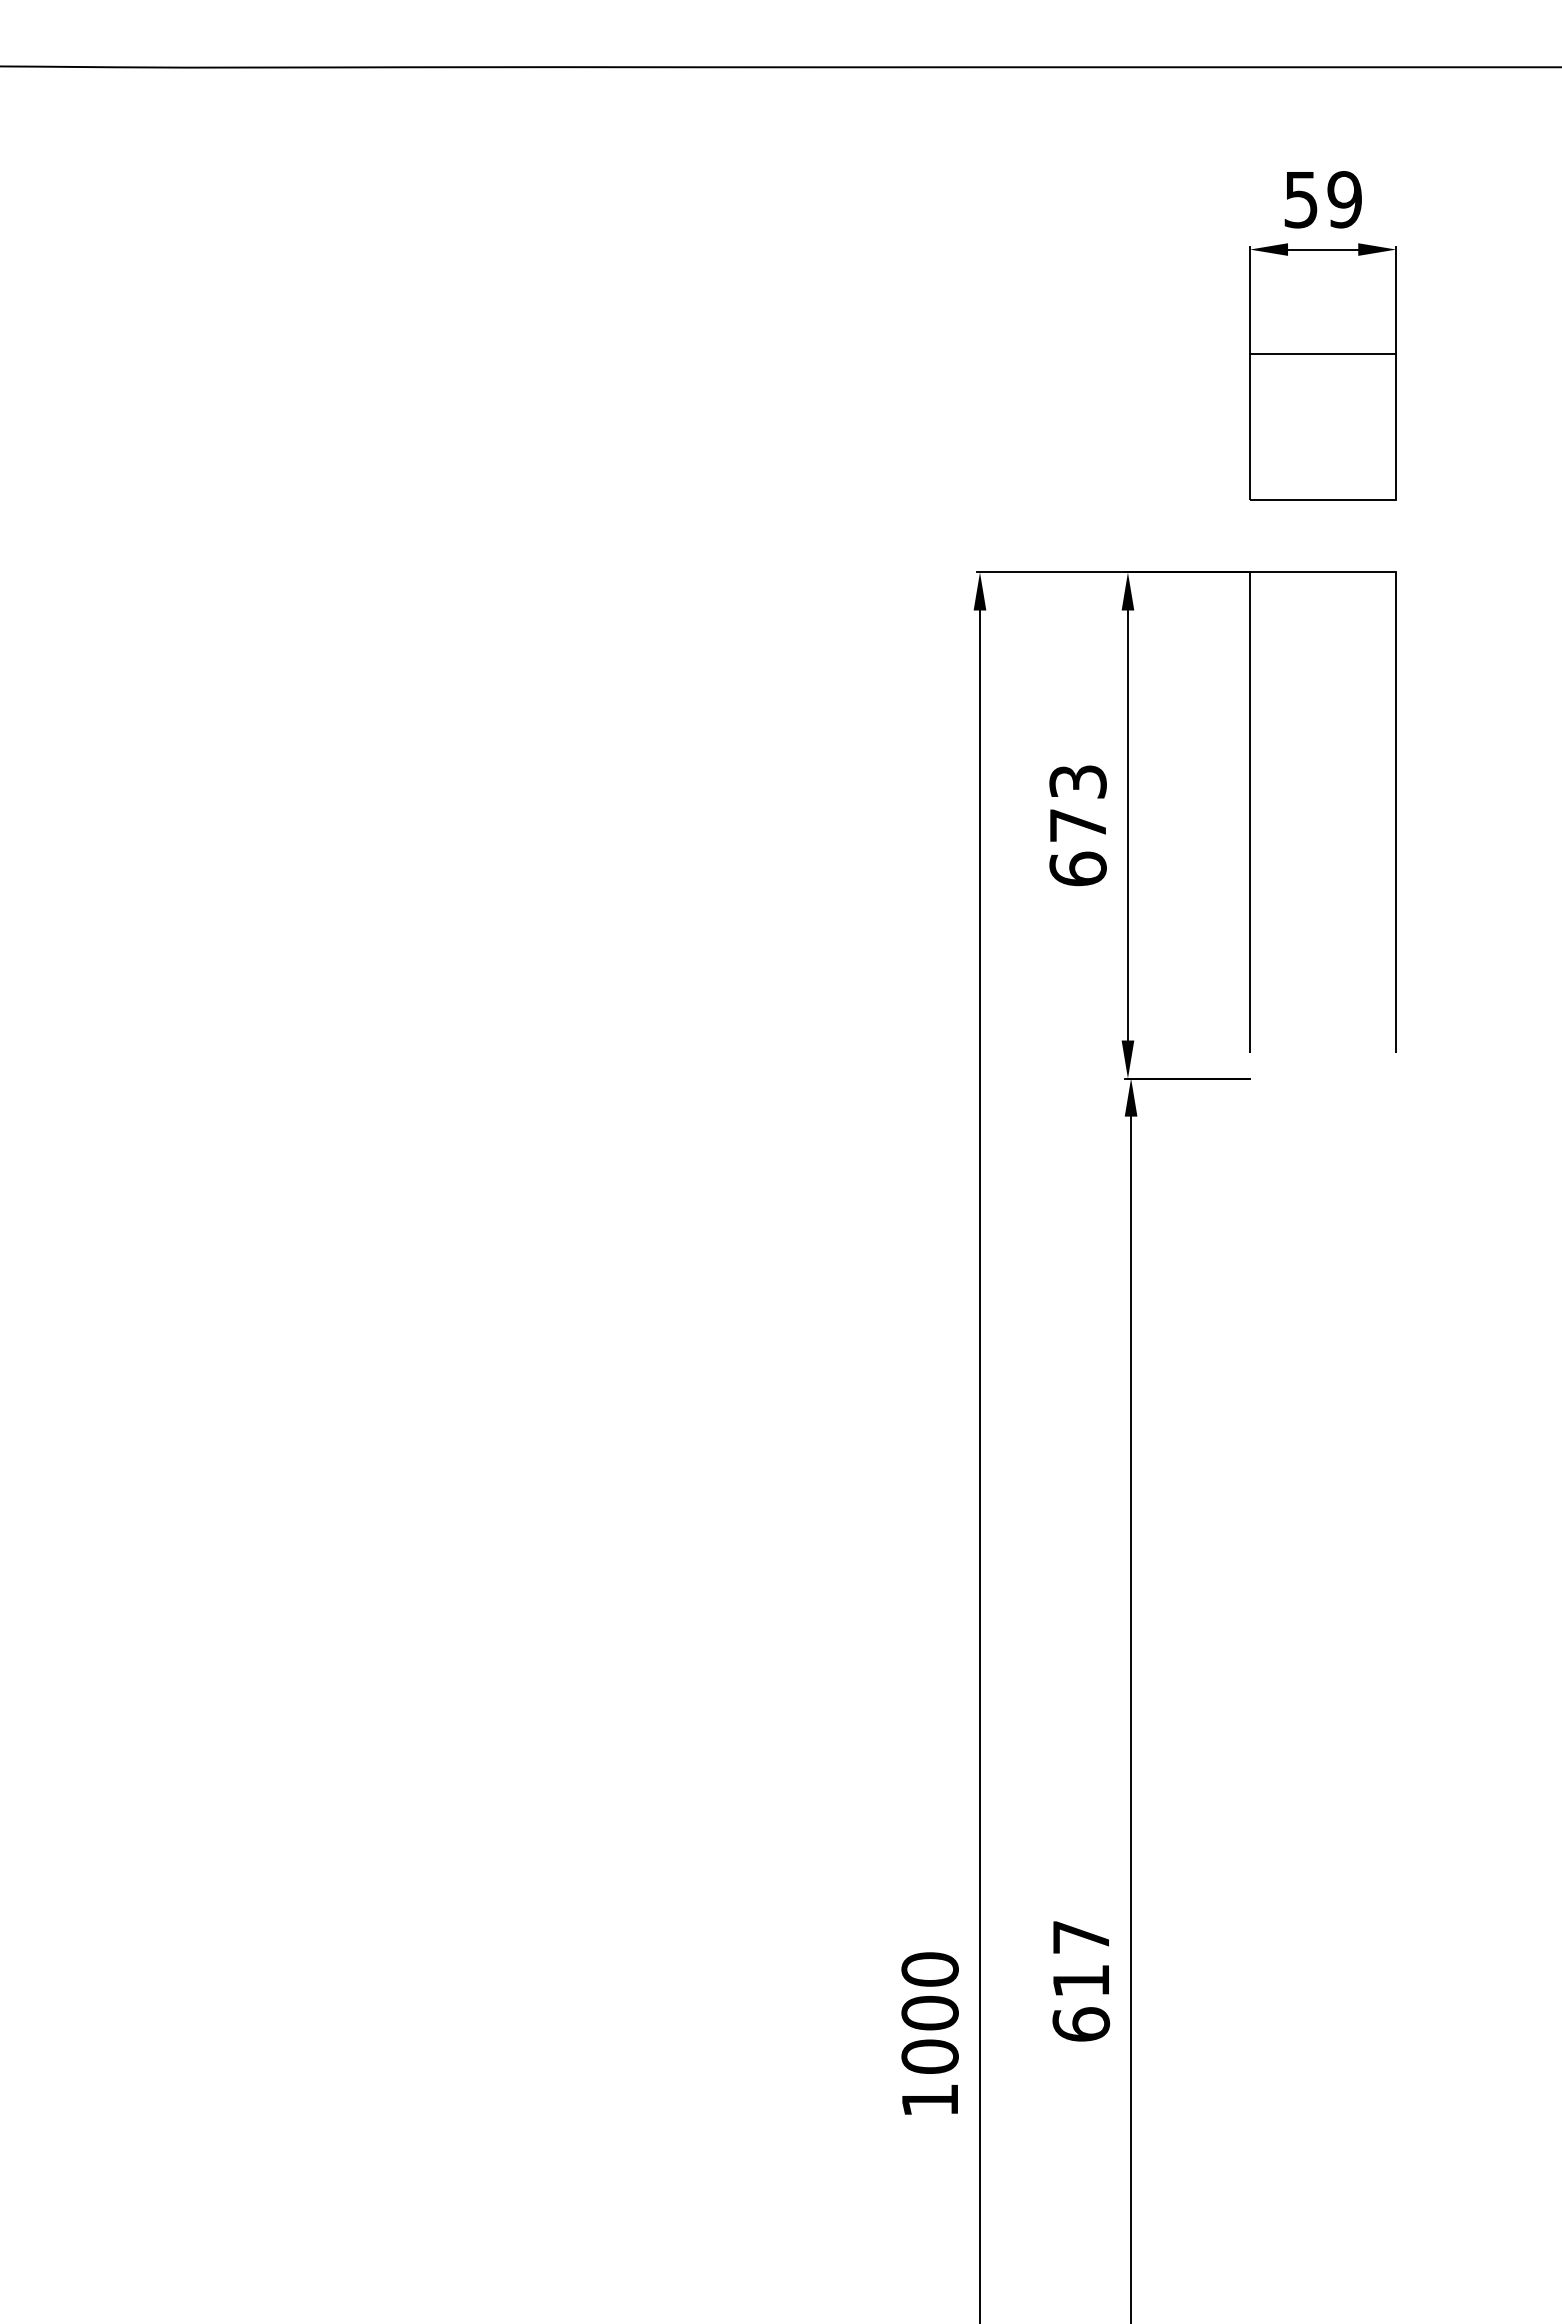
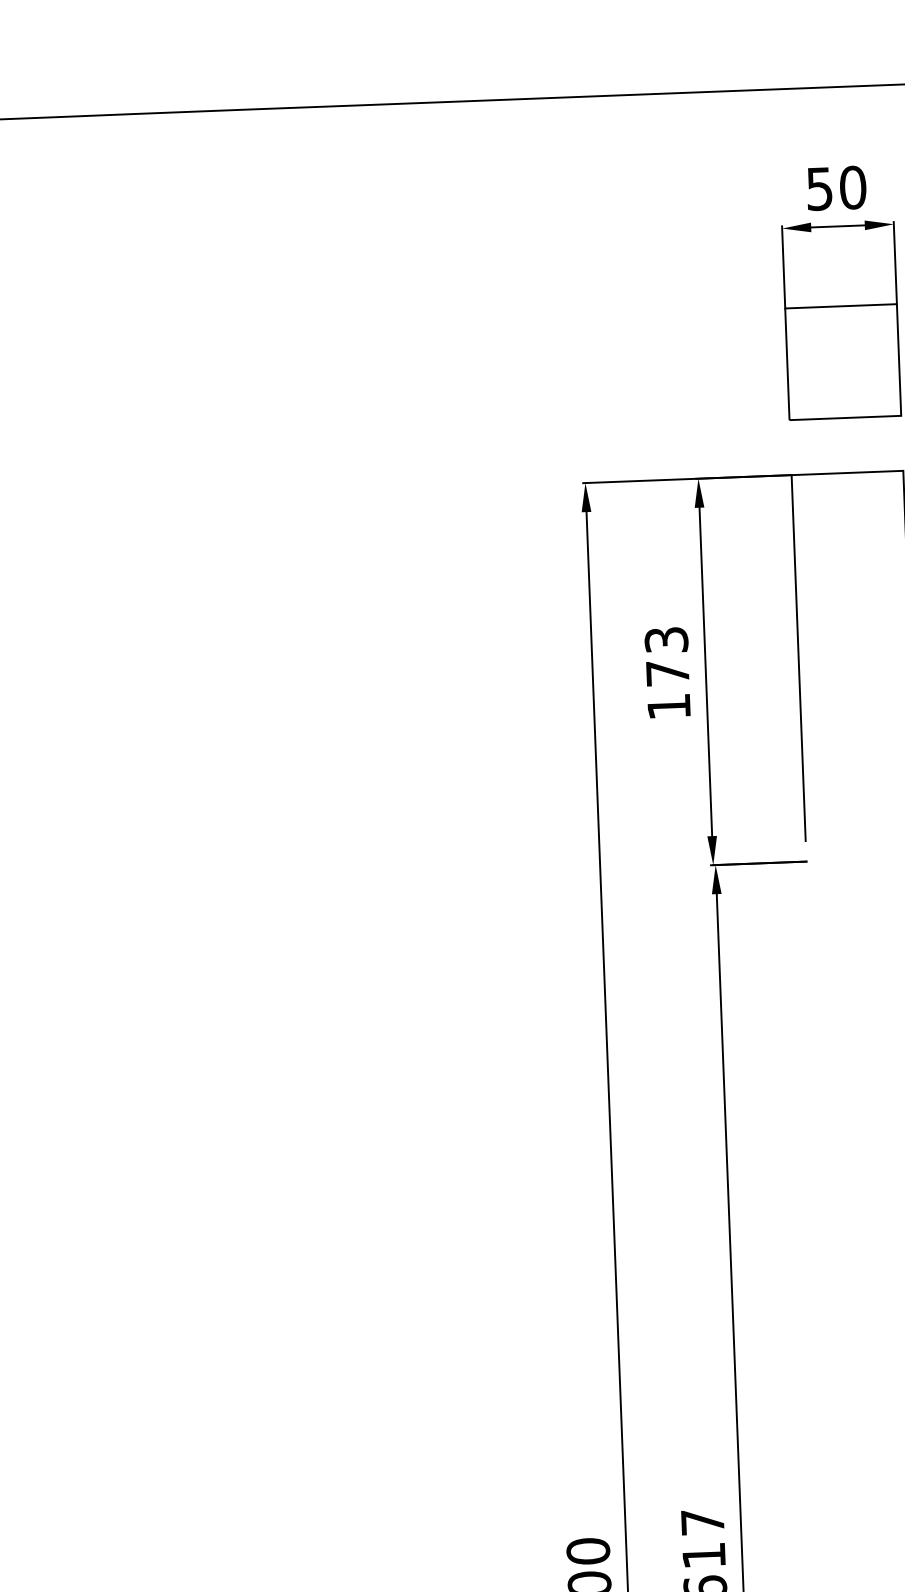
text: (1344, 199) -> (852, 187), 59 -> 50
text: (1077, 868) -> (668, 706), 673 -> 173

